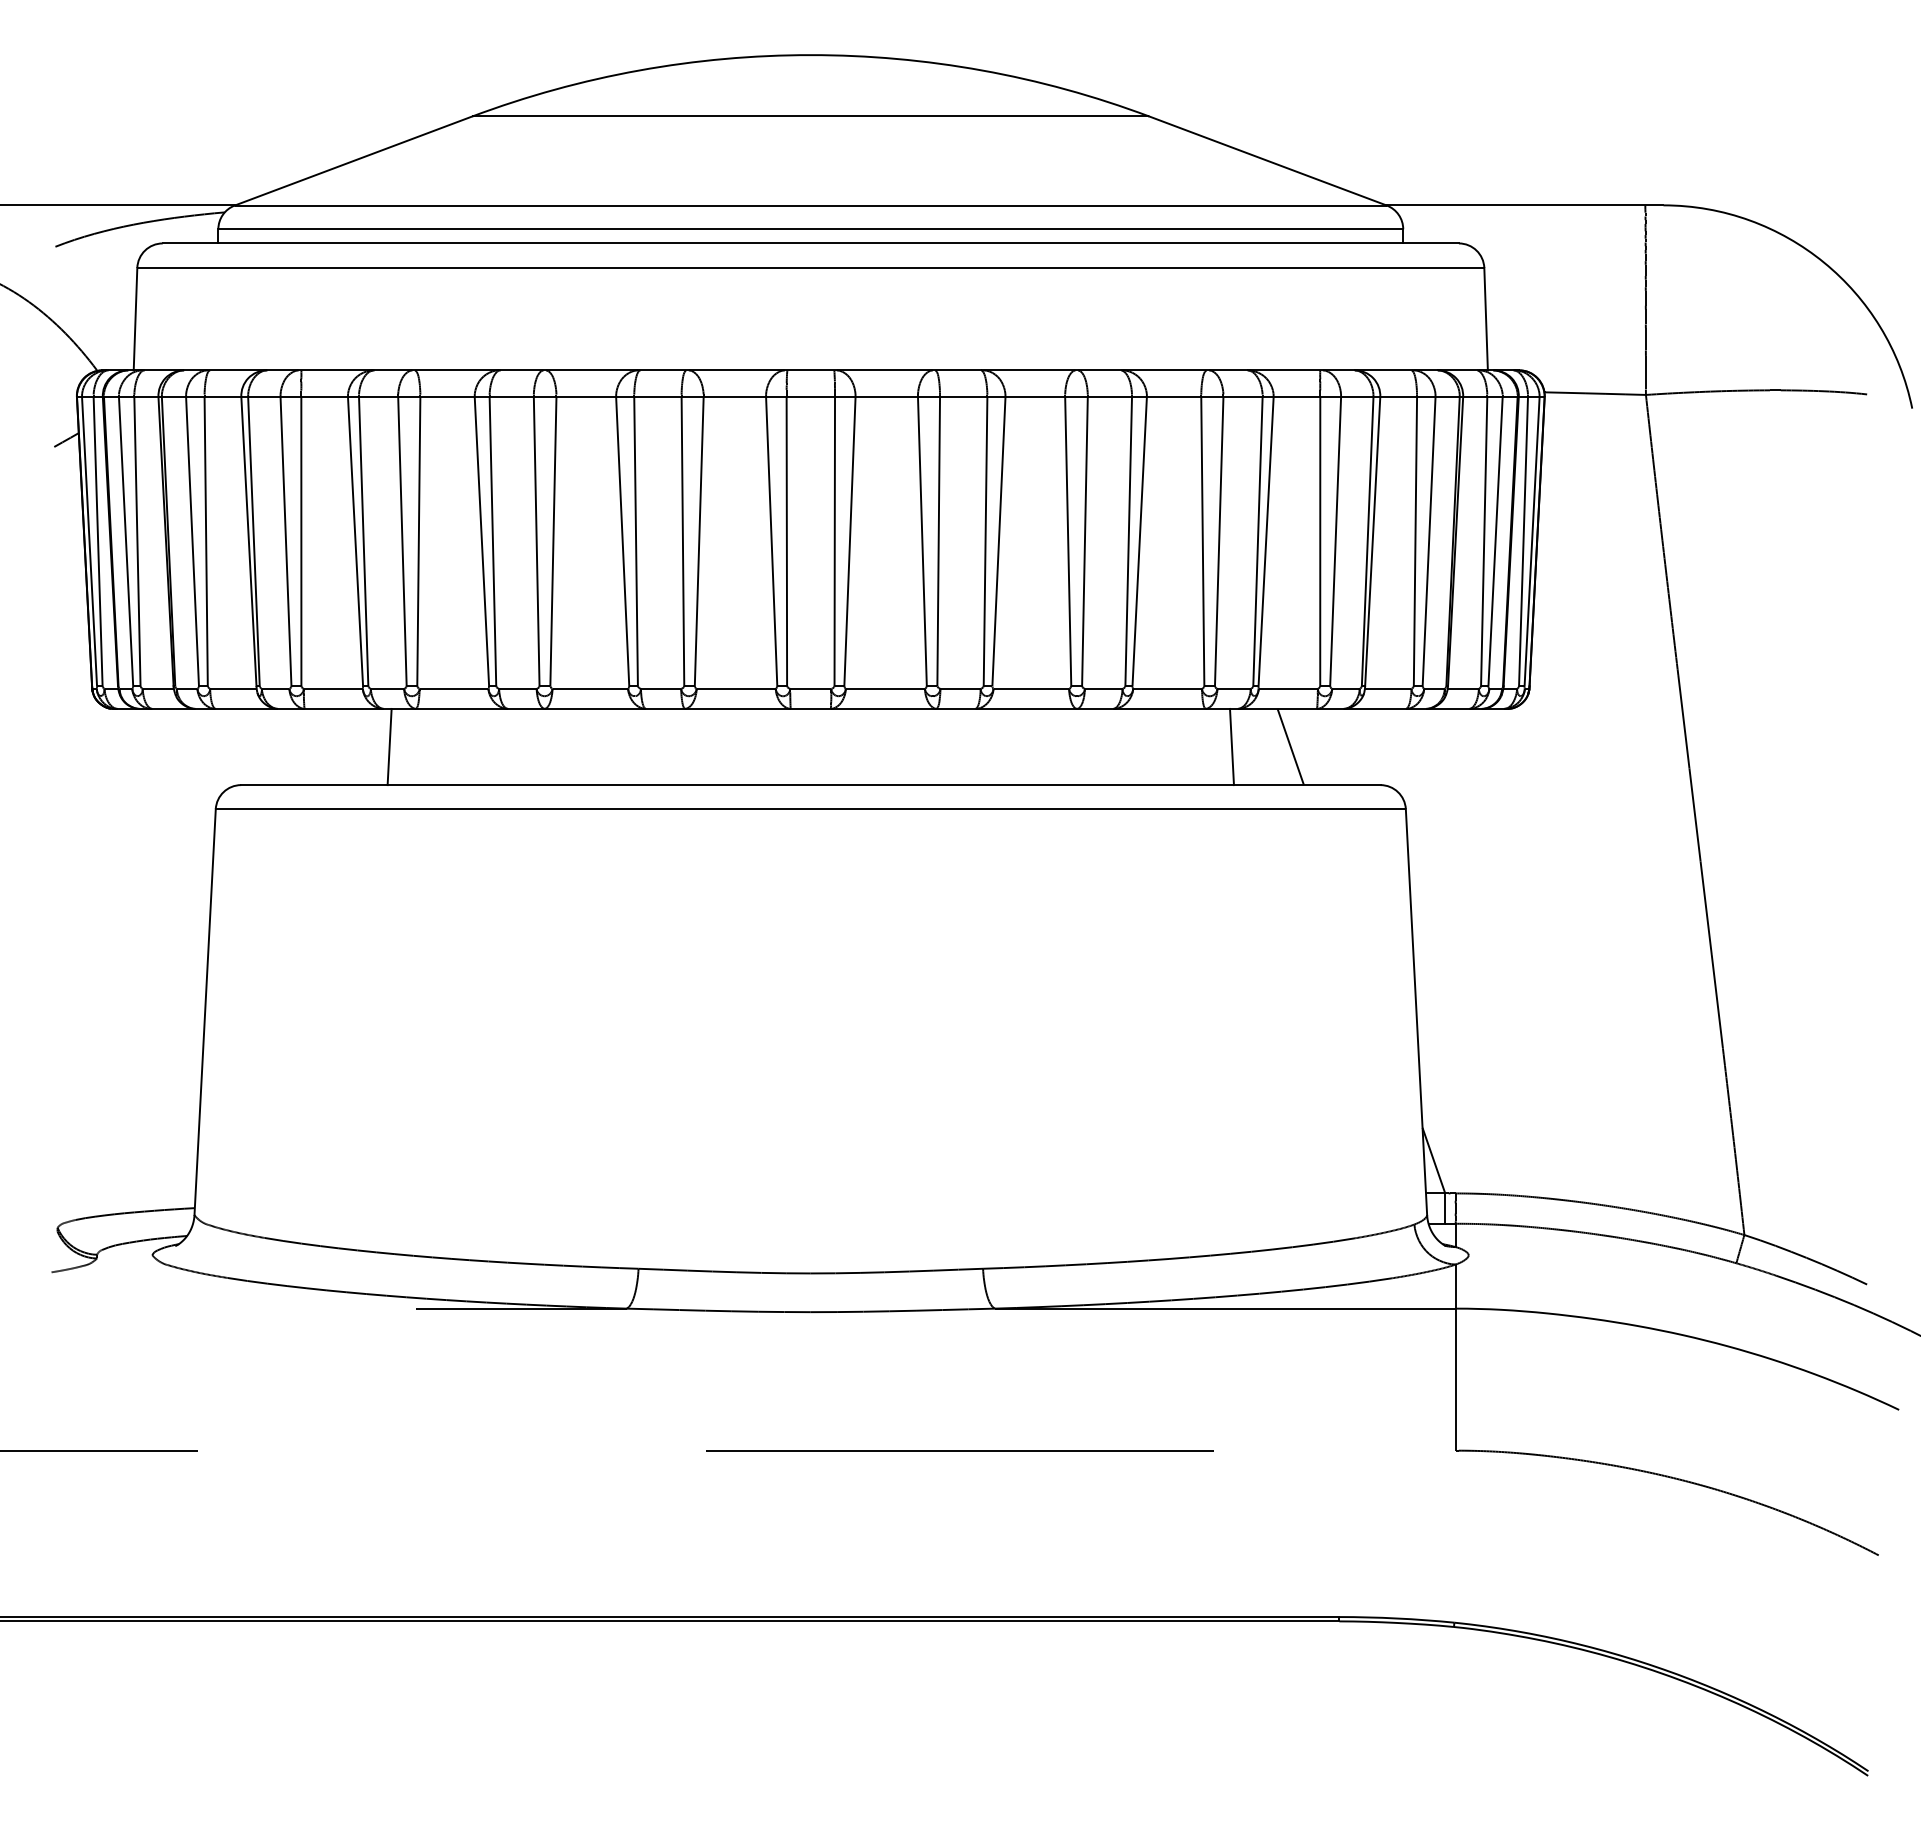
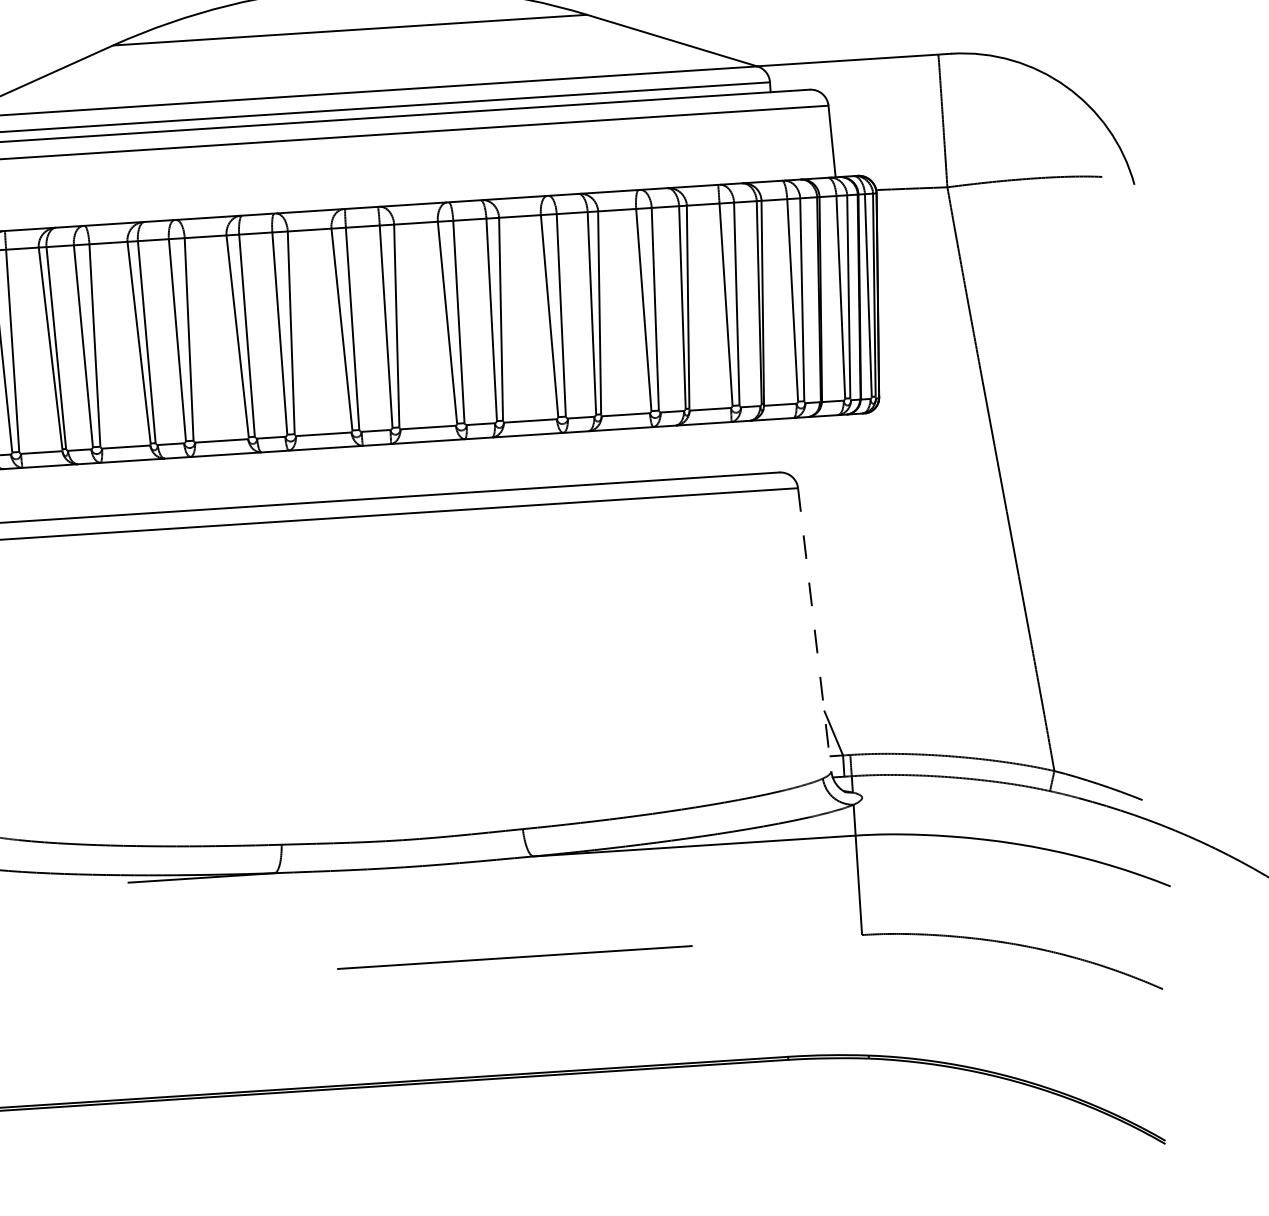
line: (389, 746) -> (83, 490), removed
line: (1231, 746) -> (673, 452), removed
line: (1290, 746) -> (714, 449), removed
line: (1416, 1012) -> (814, 630), solid -> dashed

